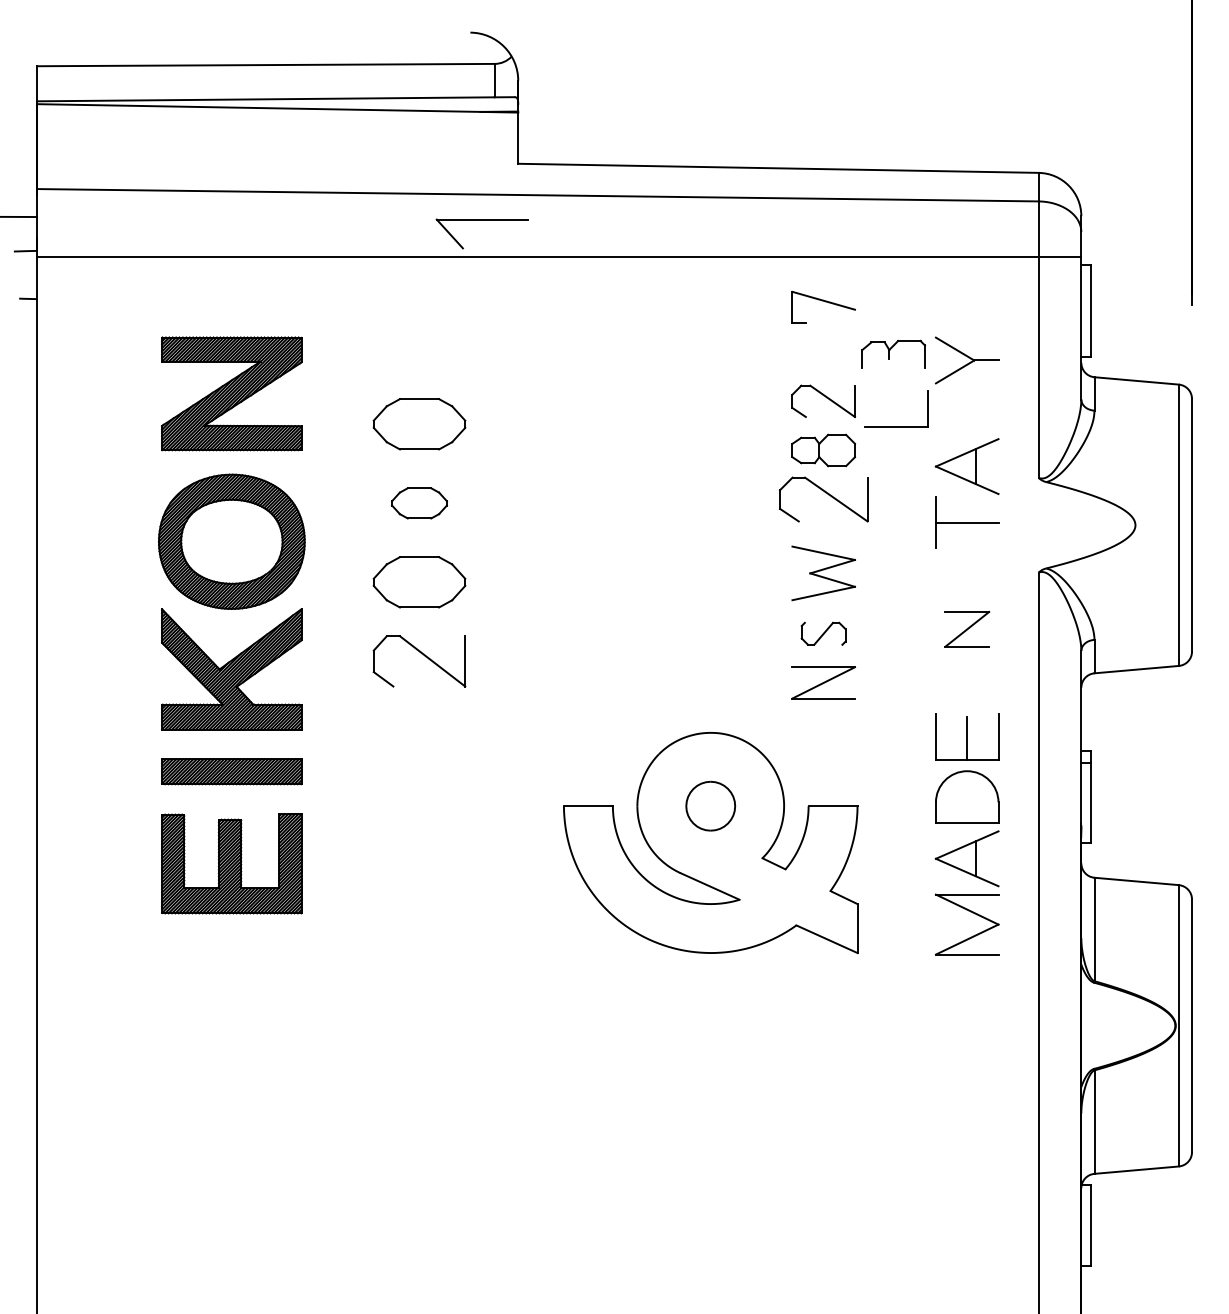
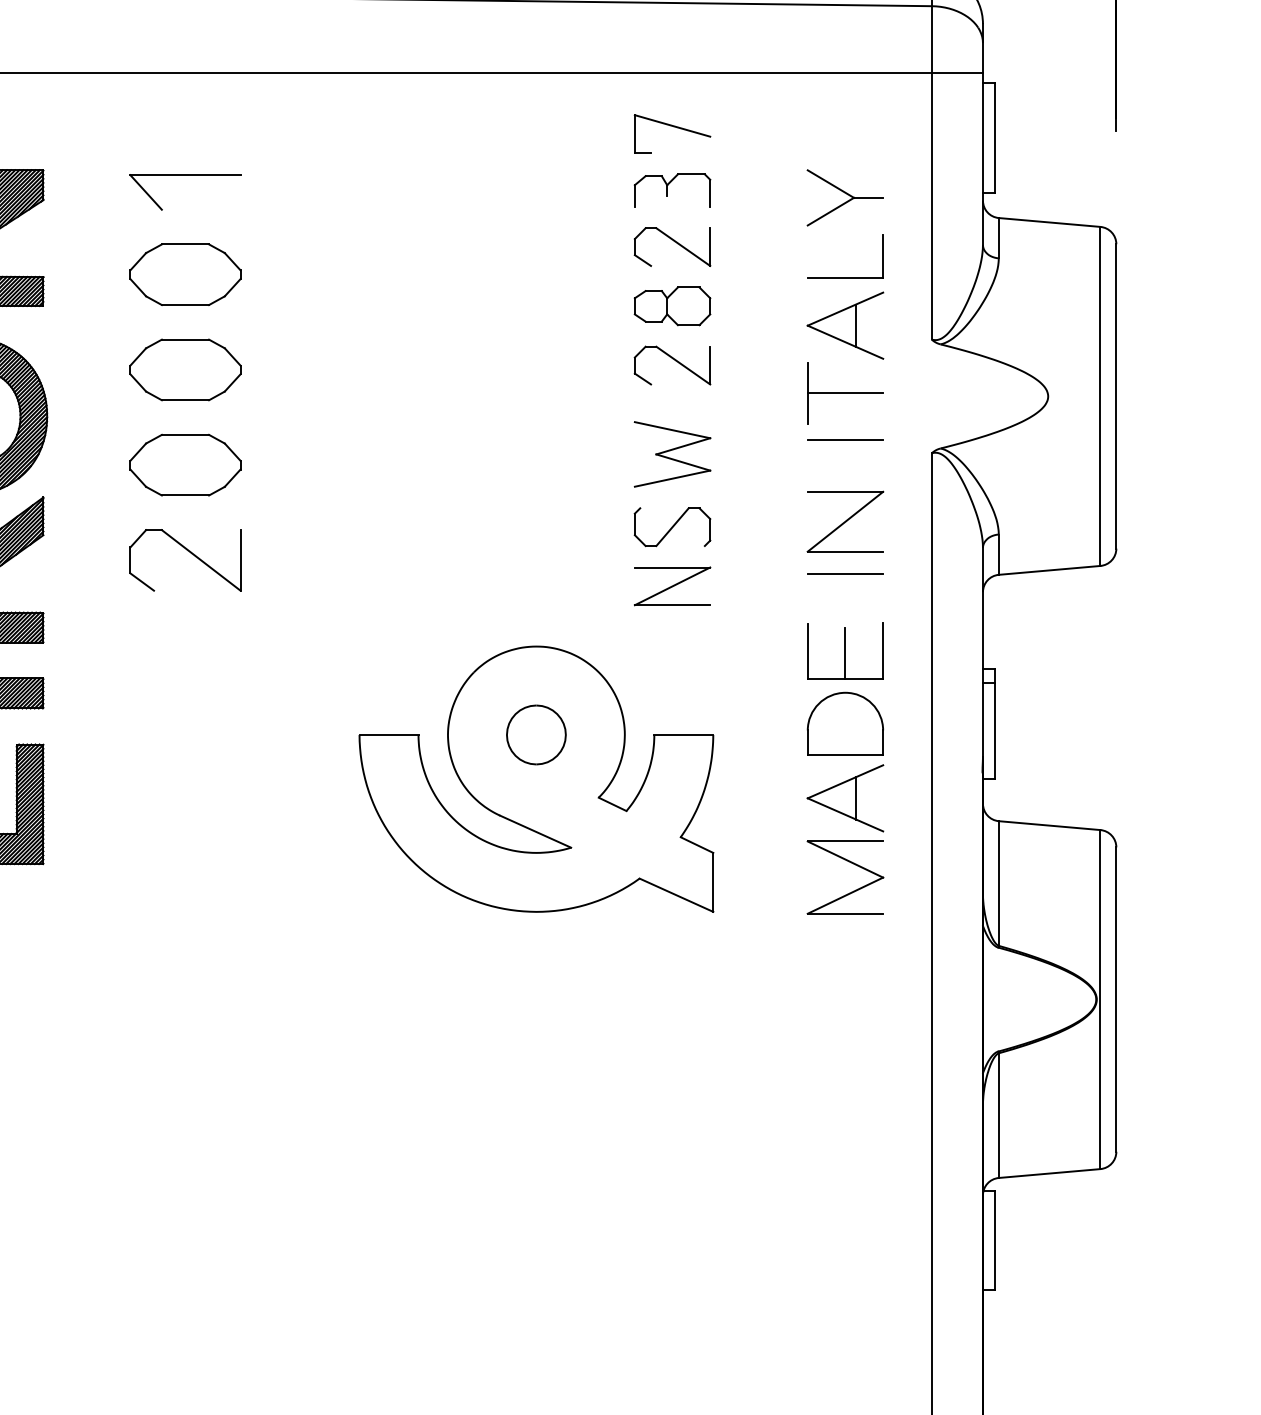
part: (481, 220) -> (184, 176), moved
part: (893, 353) -> (672, 189), moved
part: (896, 426) -> (845, 277), moved
part: (823, 499) -> (672, 365), size x0.71
part: (419, 503) -> (185, 370), size x1.67
line: (966, 561) -> (844, 440), added
part: (967, 629) -> (845, 522), size x1.43
part: (823, 633) -> (672, 526), size x1.43
line: (966, 672) -> (844, 573), added

